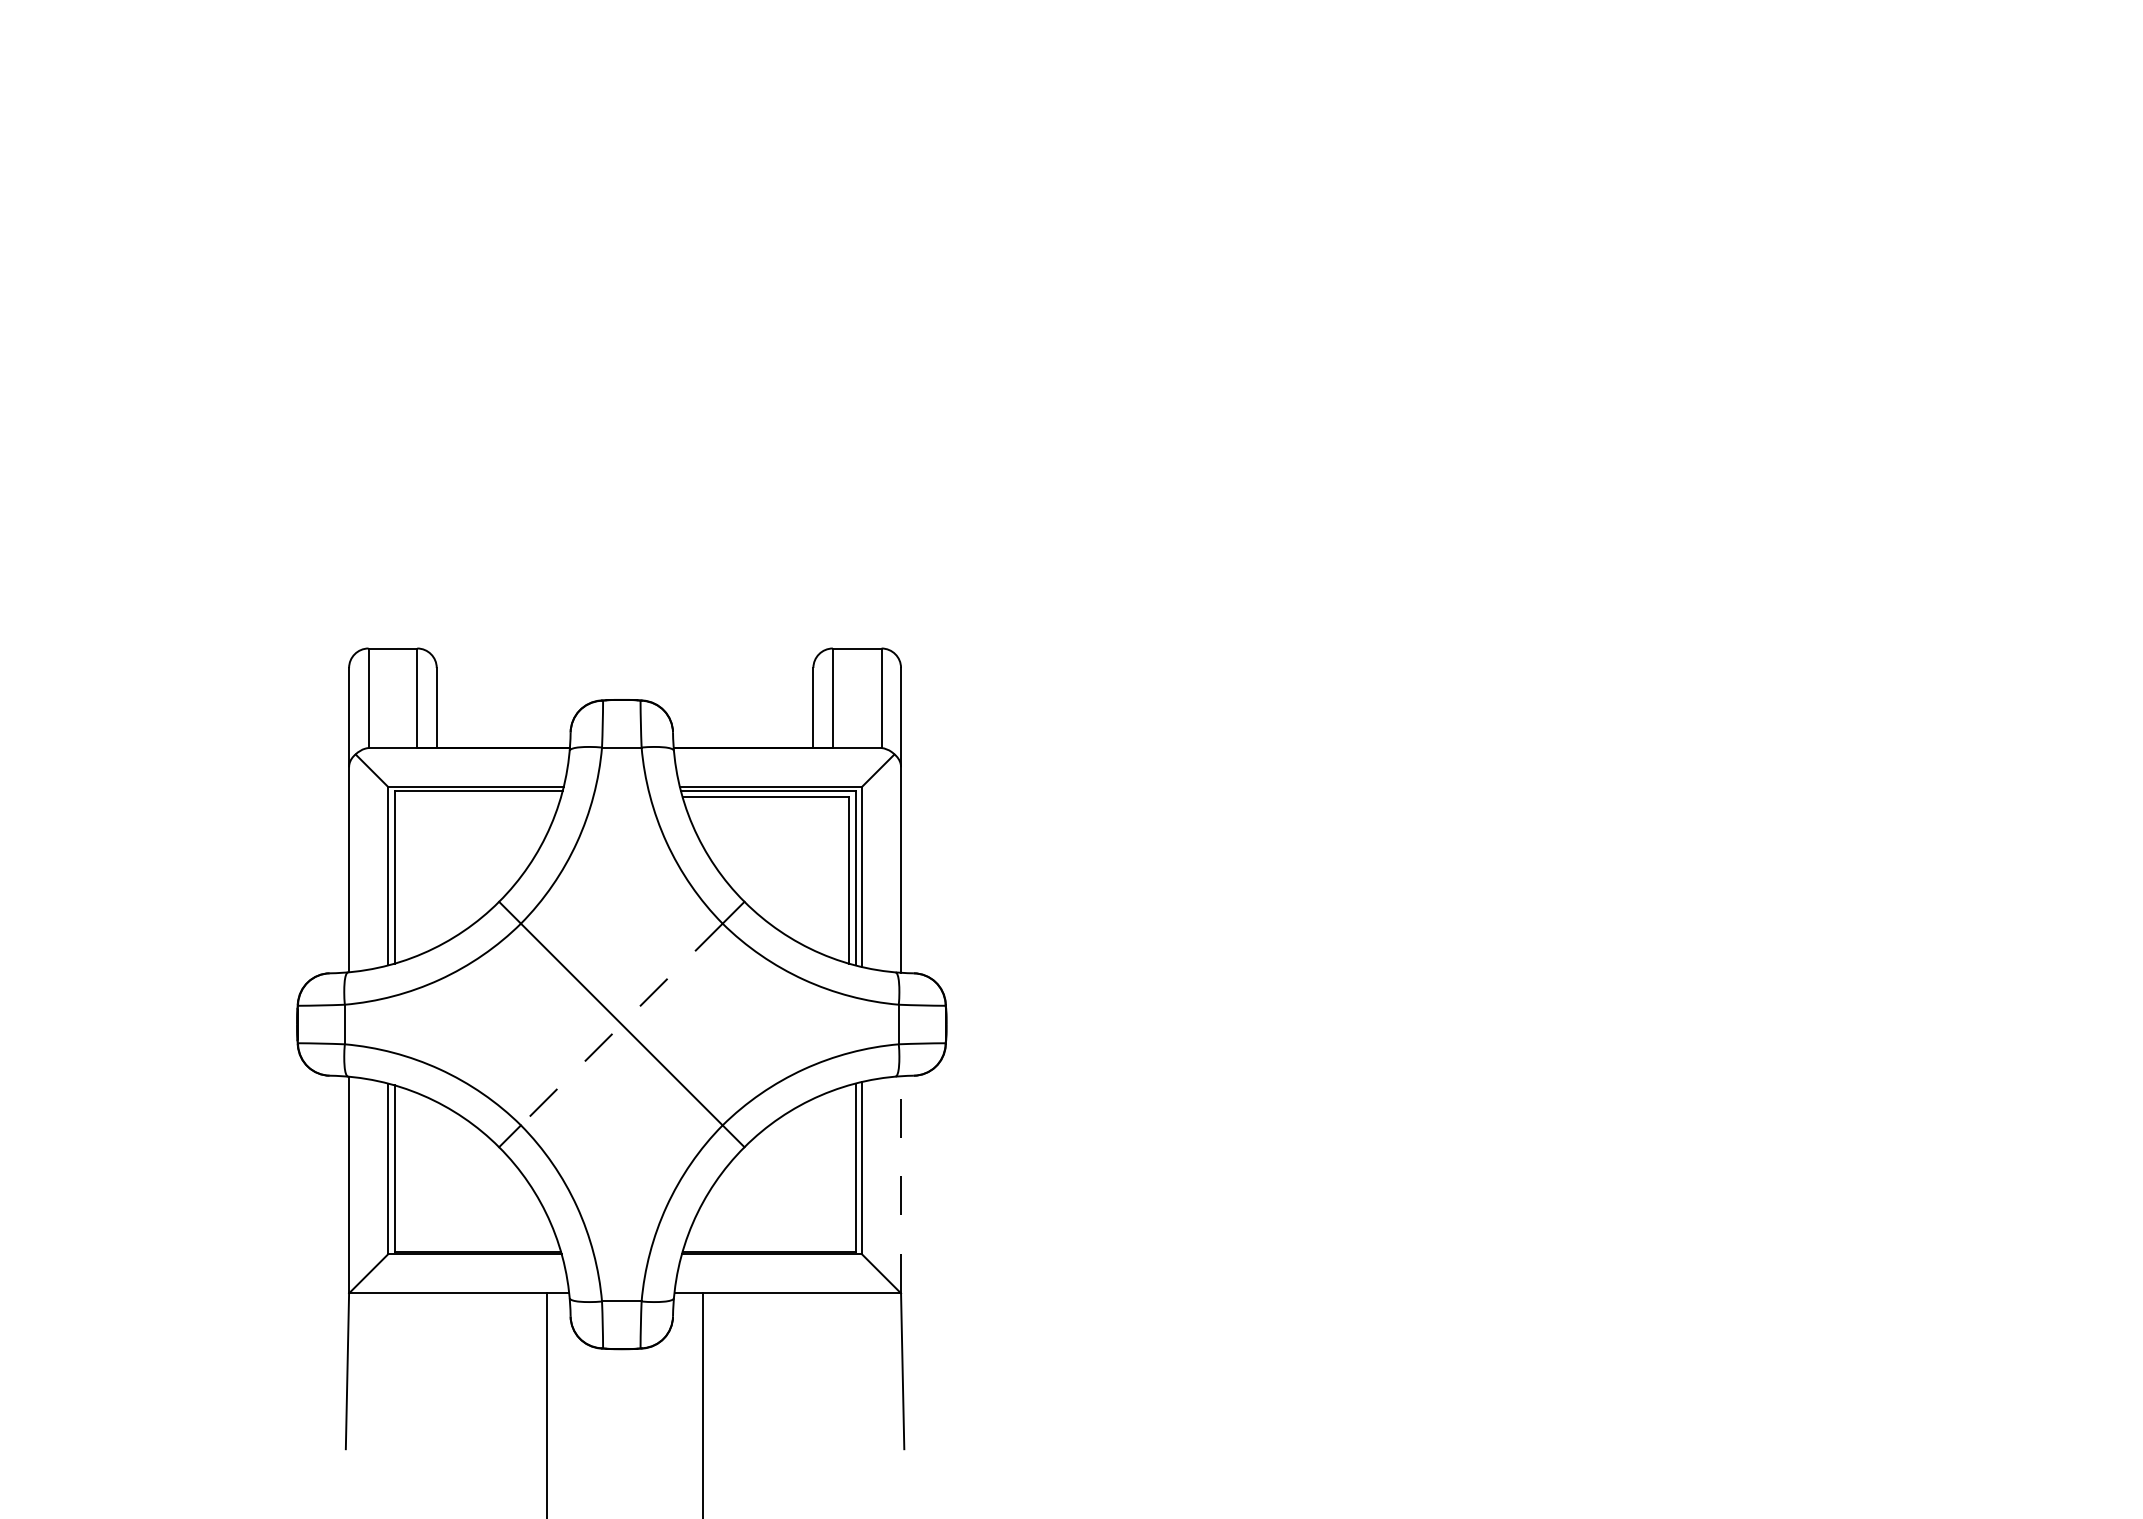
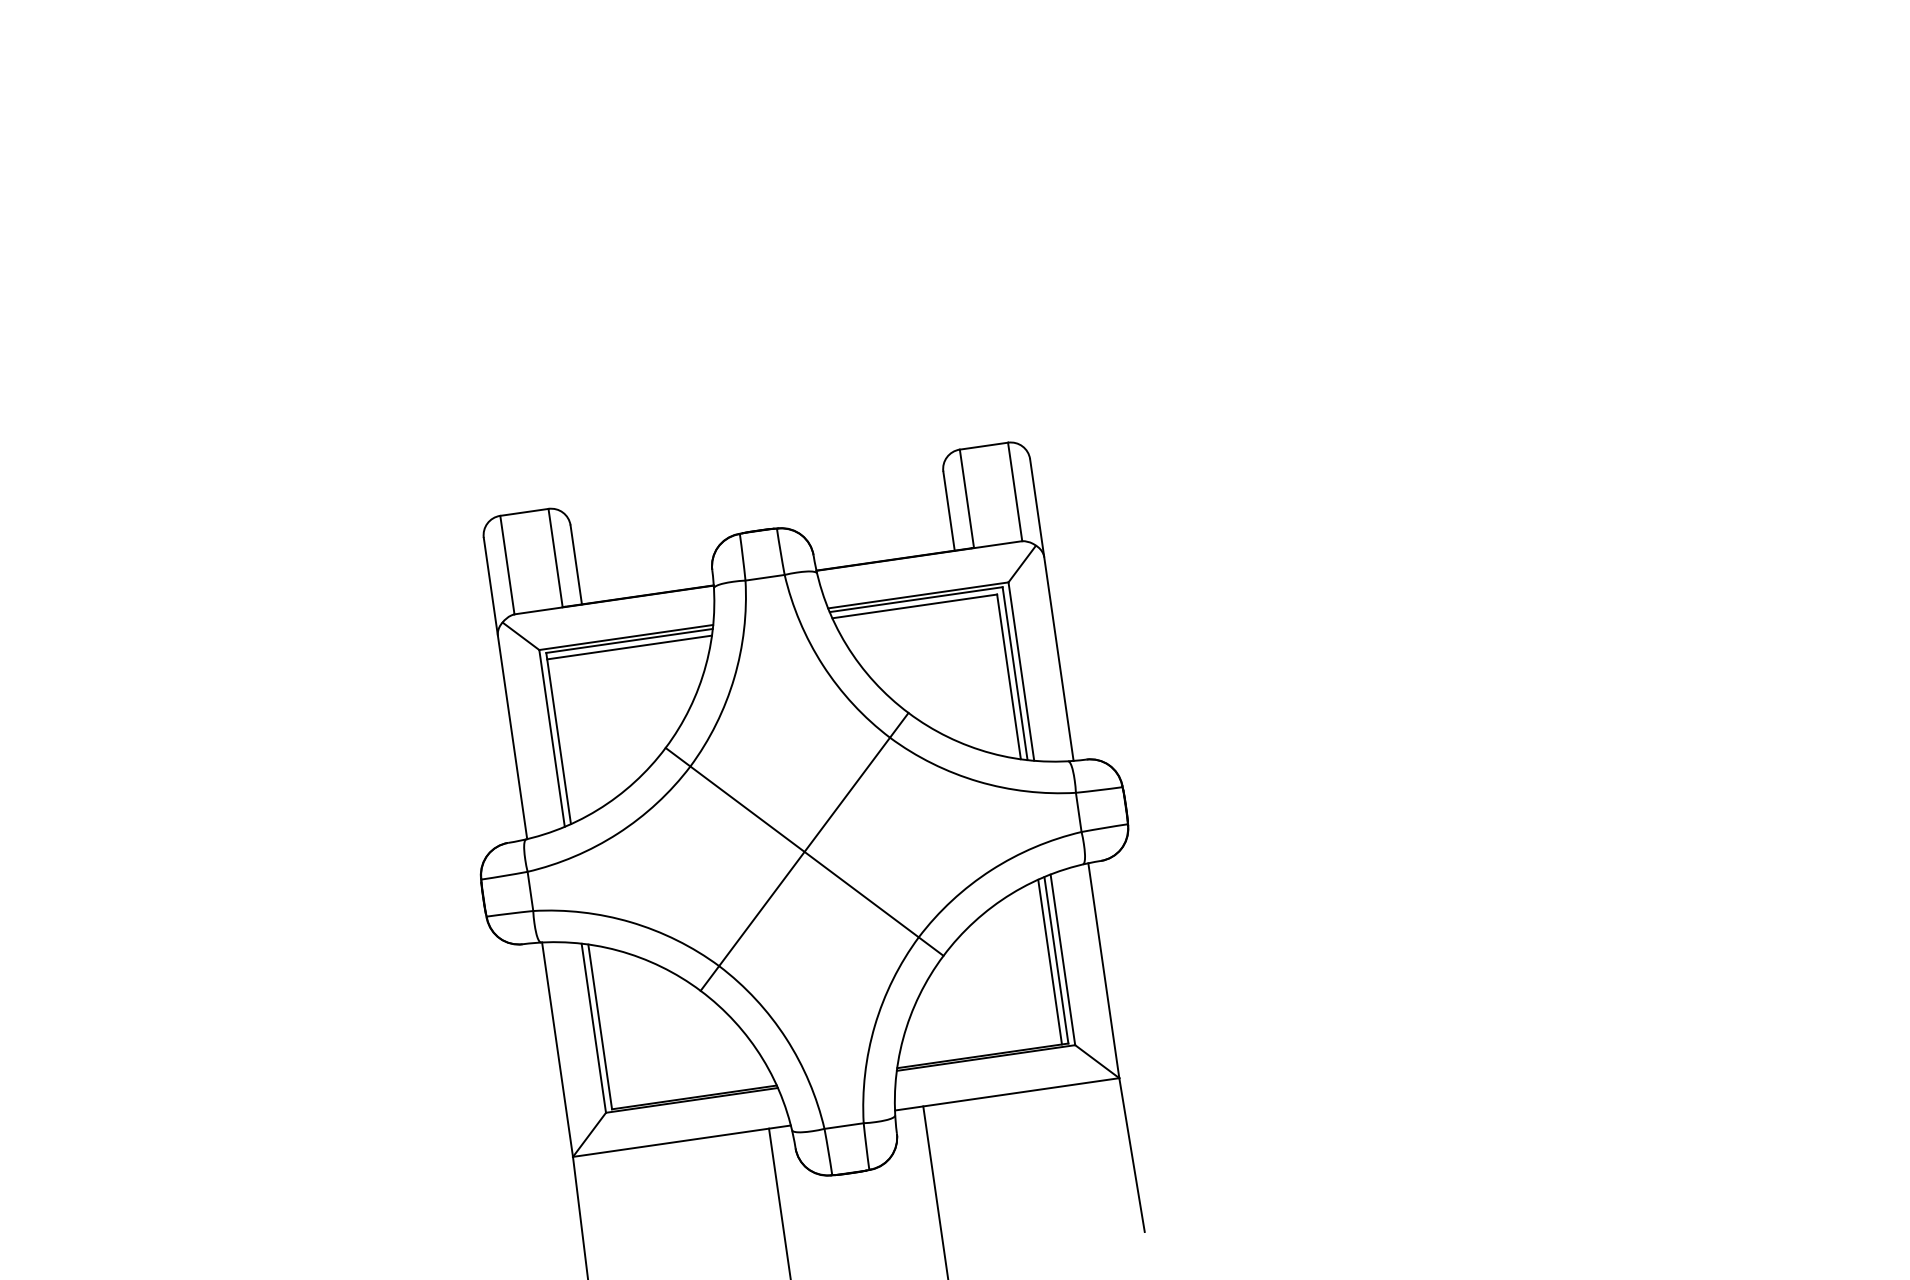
line: (477, 797) -> (629, 647), added
line: (621, 1024) -> (804, 851), dashed -> solid
line: (849, 1168) -> (1050, 961), added
line: (901, 1184) -> (1104, 970), dashed -> solid

